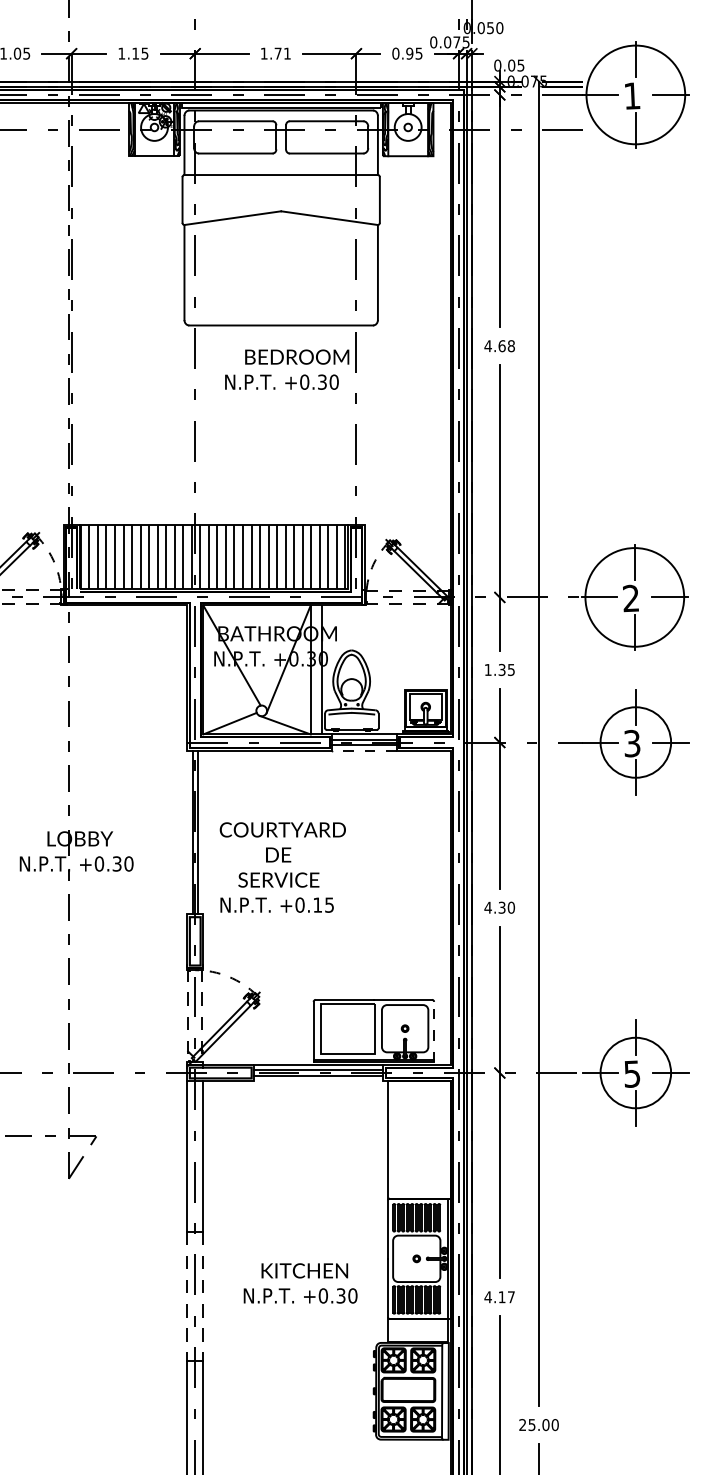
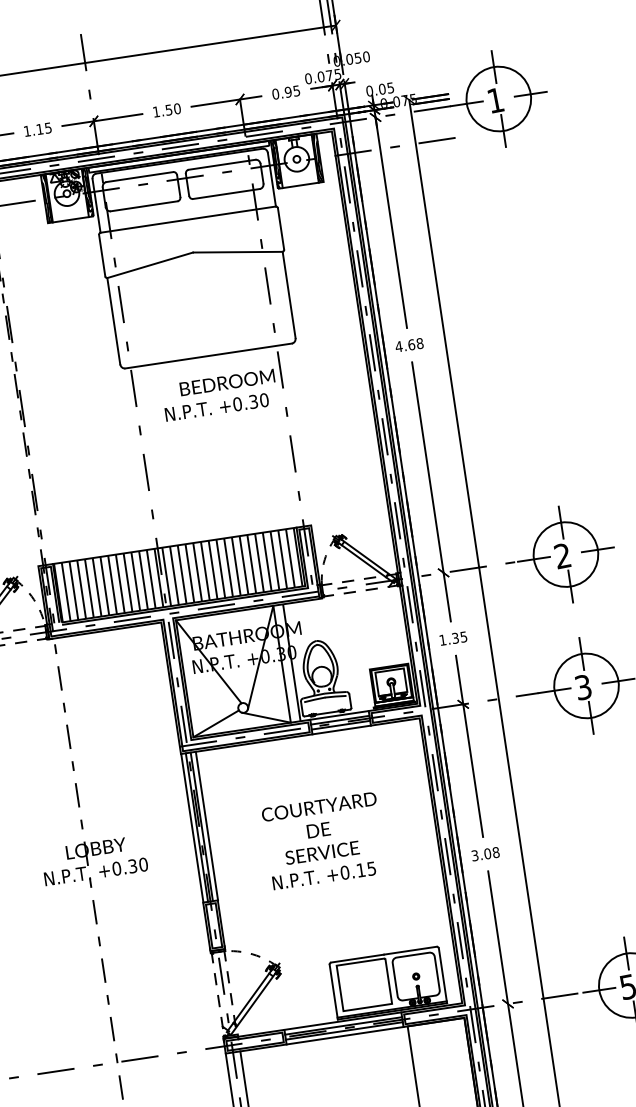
text: (282, 53) -> (172, 109), 1.71 -> 1.50
circle: (635, 94) -> (498, 98), size x0.71
circle: (634, 597) -> (565, 554), size x0.71
line: (364, 750) -> (341, 729), dashed -> solid
line: (187, 832) -> (192, 828), added
line: (203, 832) -> (206, 826), added
text: (282, 867) -> (324, 840), moved
text: (499, 907) -> (485, 853), 4.30 -> 3.08
line: (434, 1031) -> (443, 975), dashed -> solid
line: (318, 1081) -> (344, 1036), added

